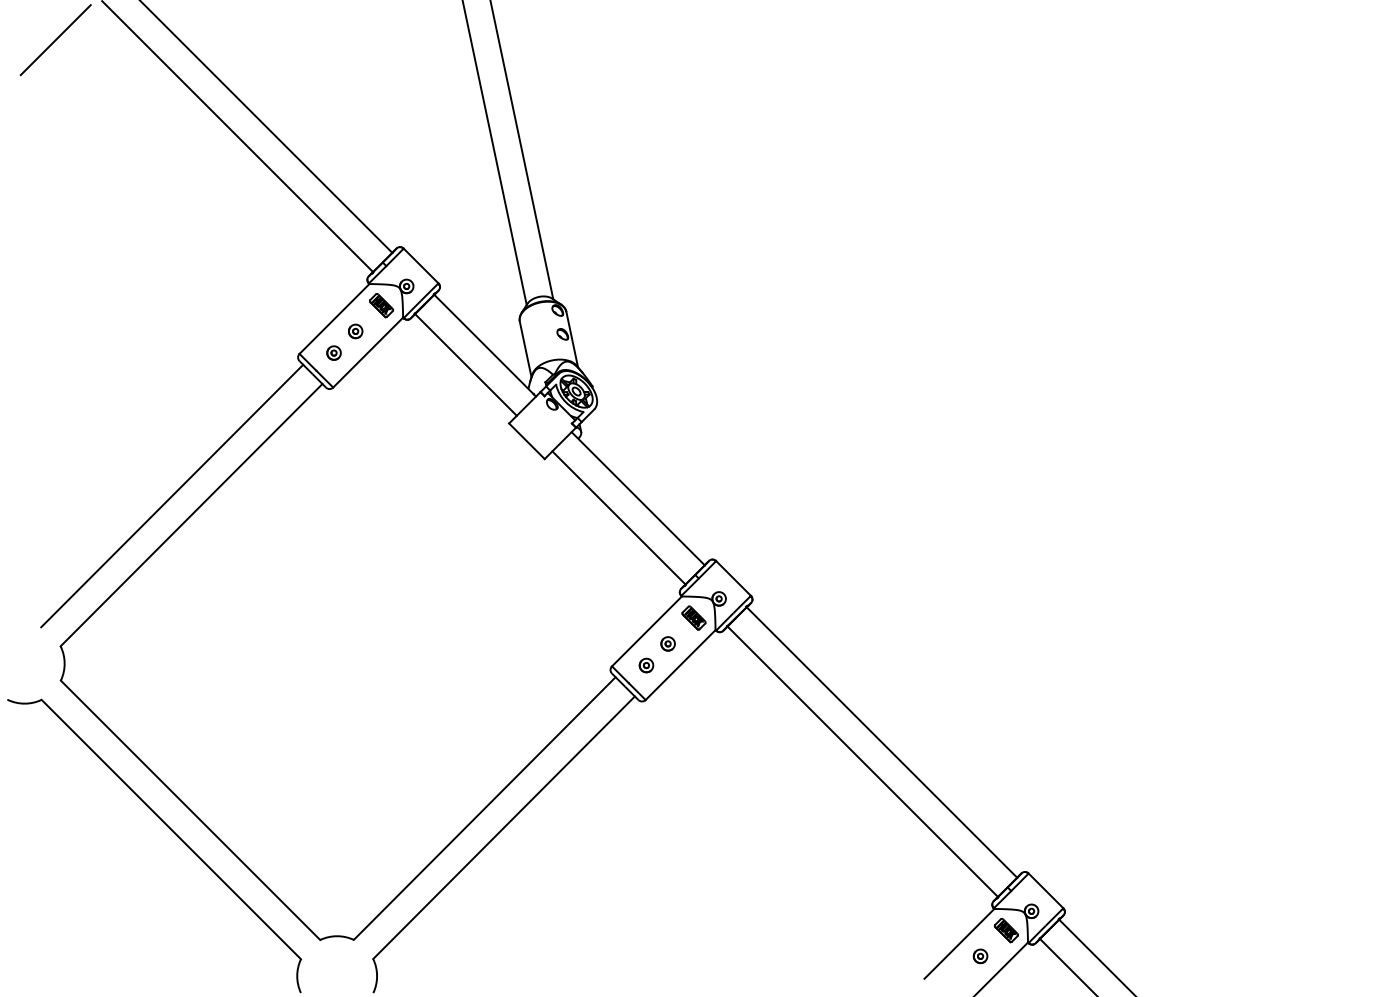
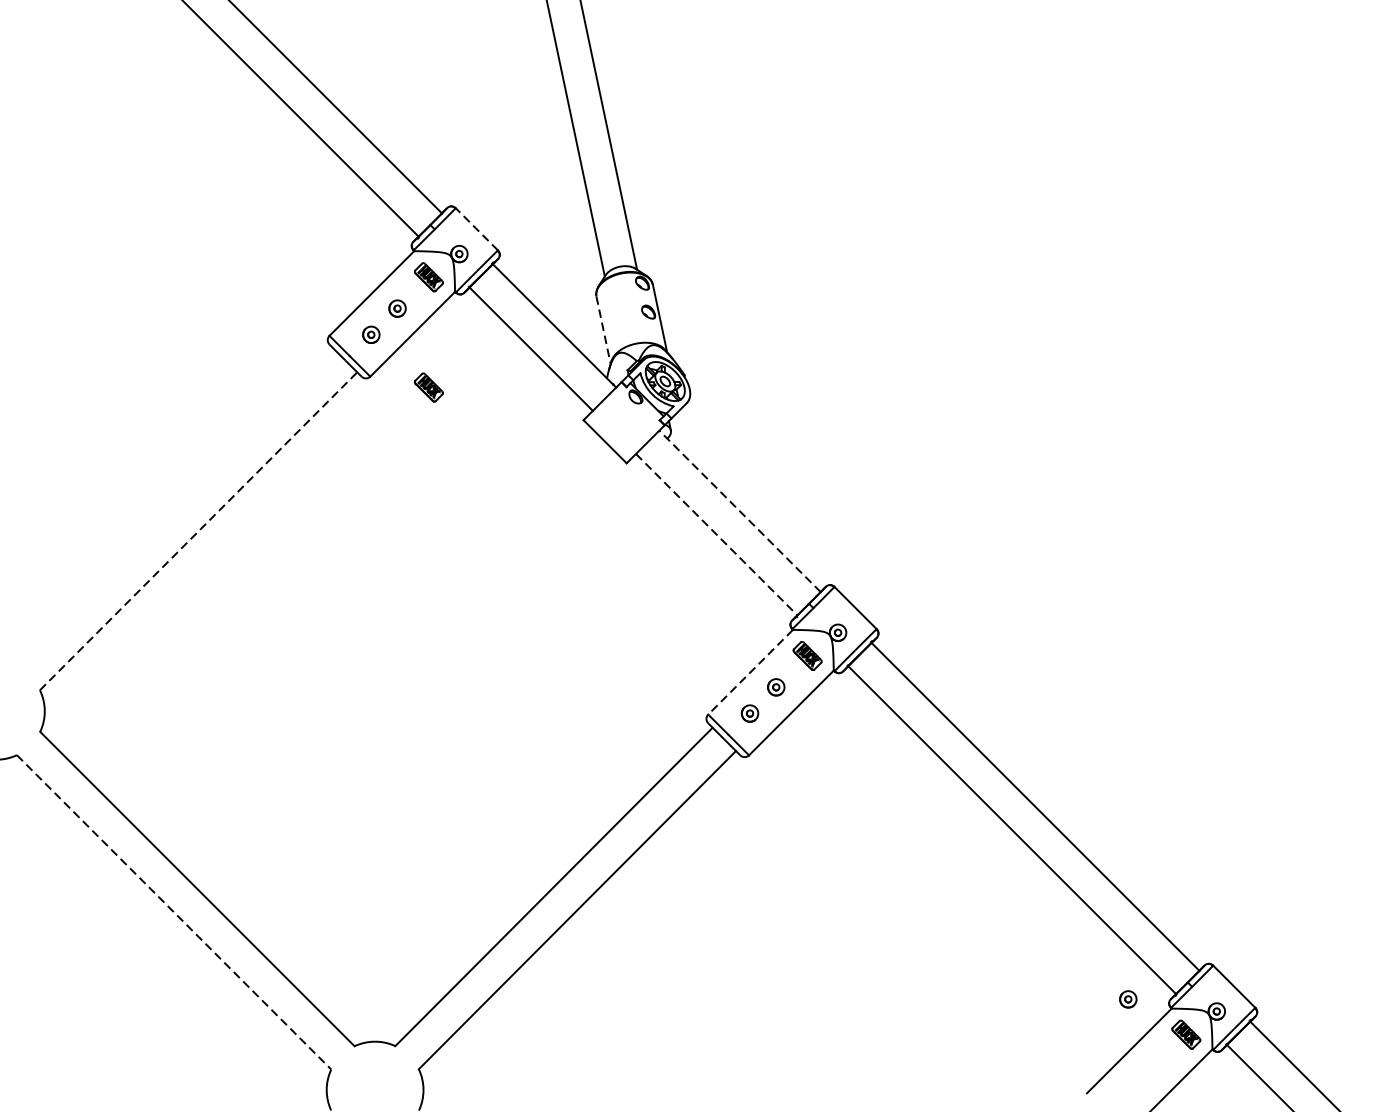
line: (421, 266) -> (477, 229), solid -> dashed
line: (525, 349) -> (603, 330), solid -> dashed
part: (381, 396) -> (428, 387), added
line: (172, 495) -> (175, 507), removed
line: (637, 498) -> (739, 511), solid -> dashed
line: (191, 514) -> (198, 530), solid -> dashed
line: (619, 518) -> (717, 535), solid -> dashed
line: (646, 631) -> (750, 672), solid -> dashed
line: (171, 829) -> (174, 912), solid -> dashed
part: (980, 956) -> (1128, 999), moved

